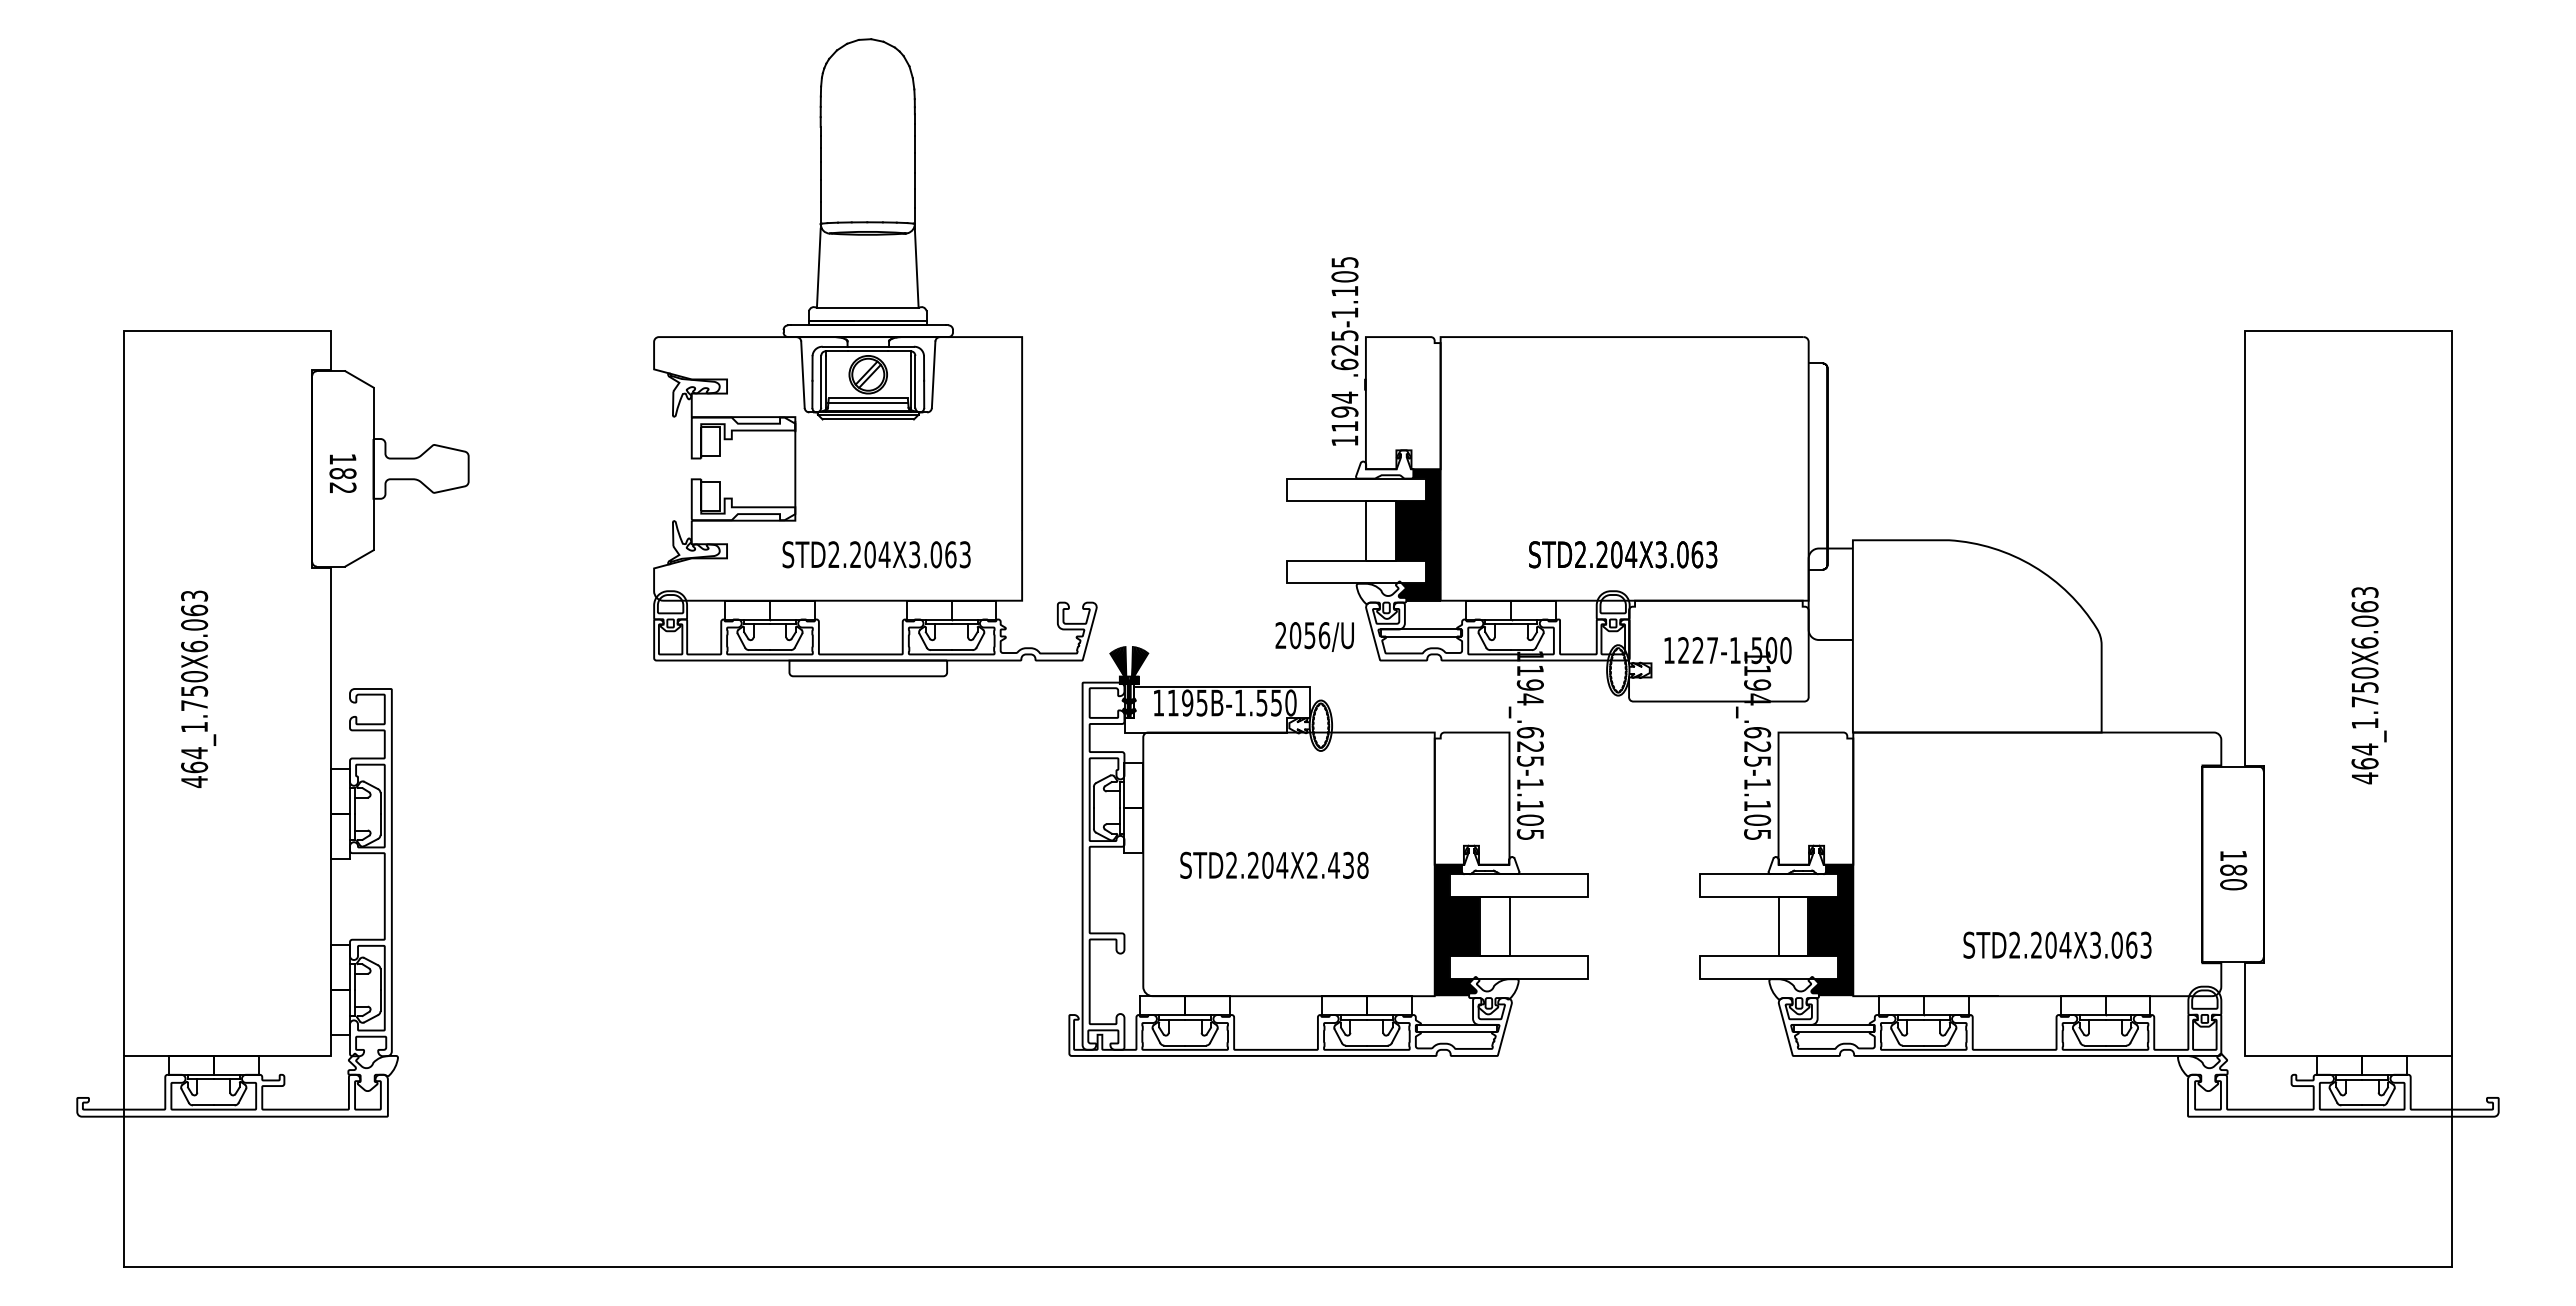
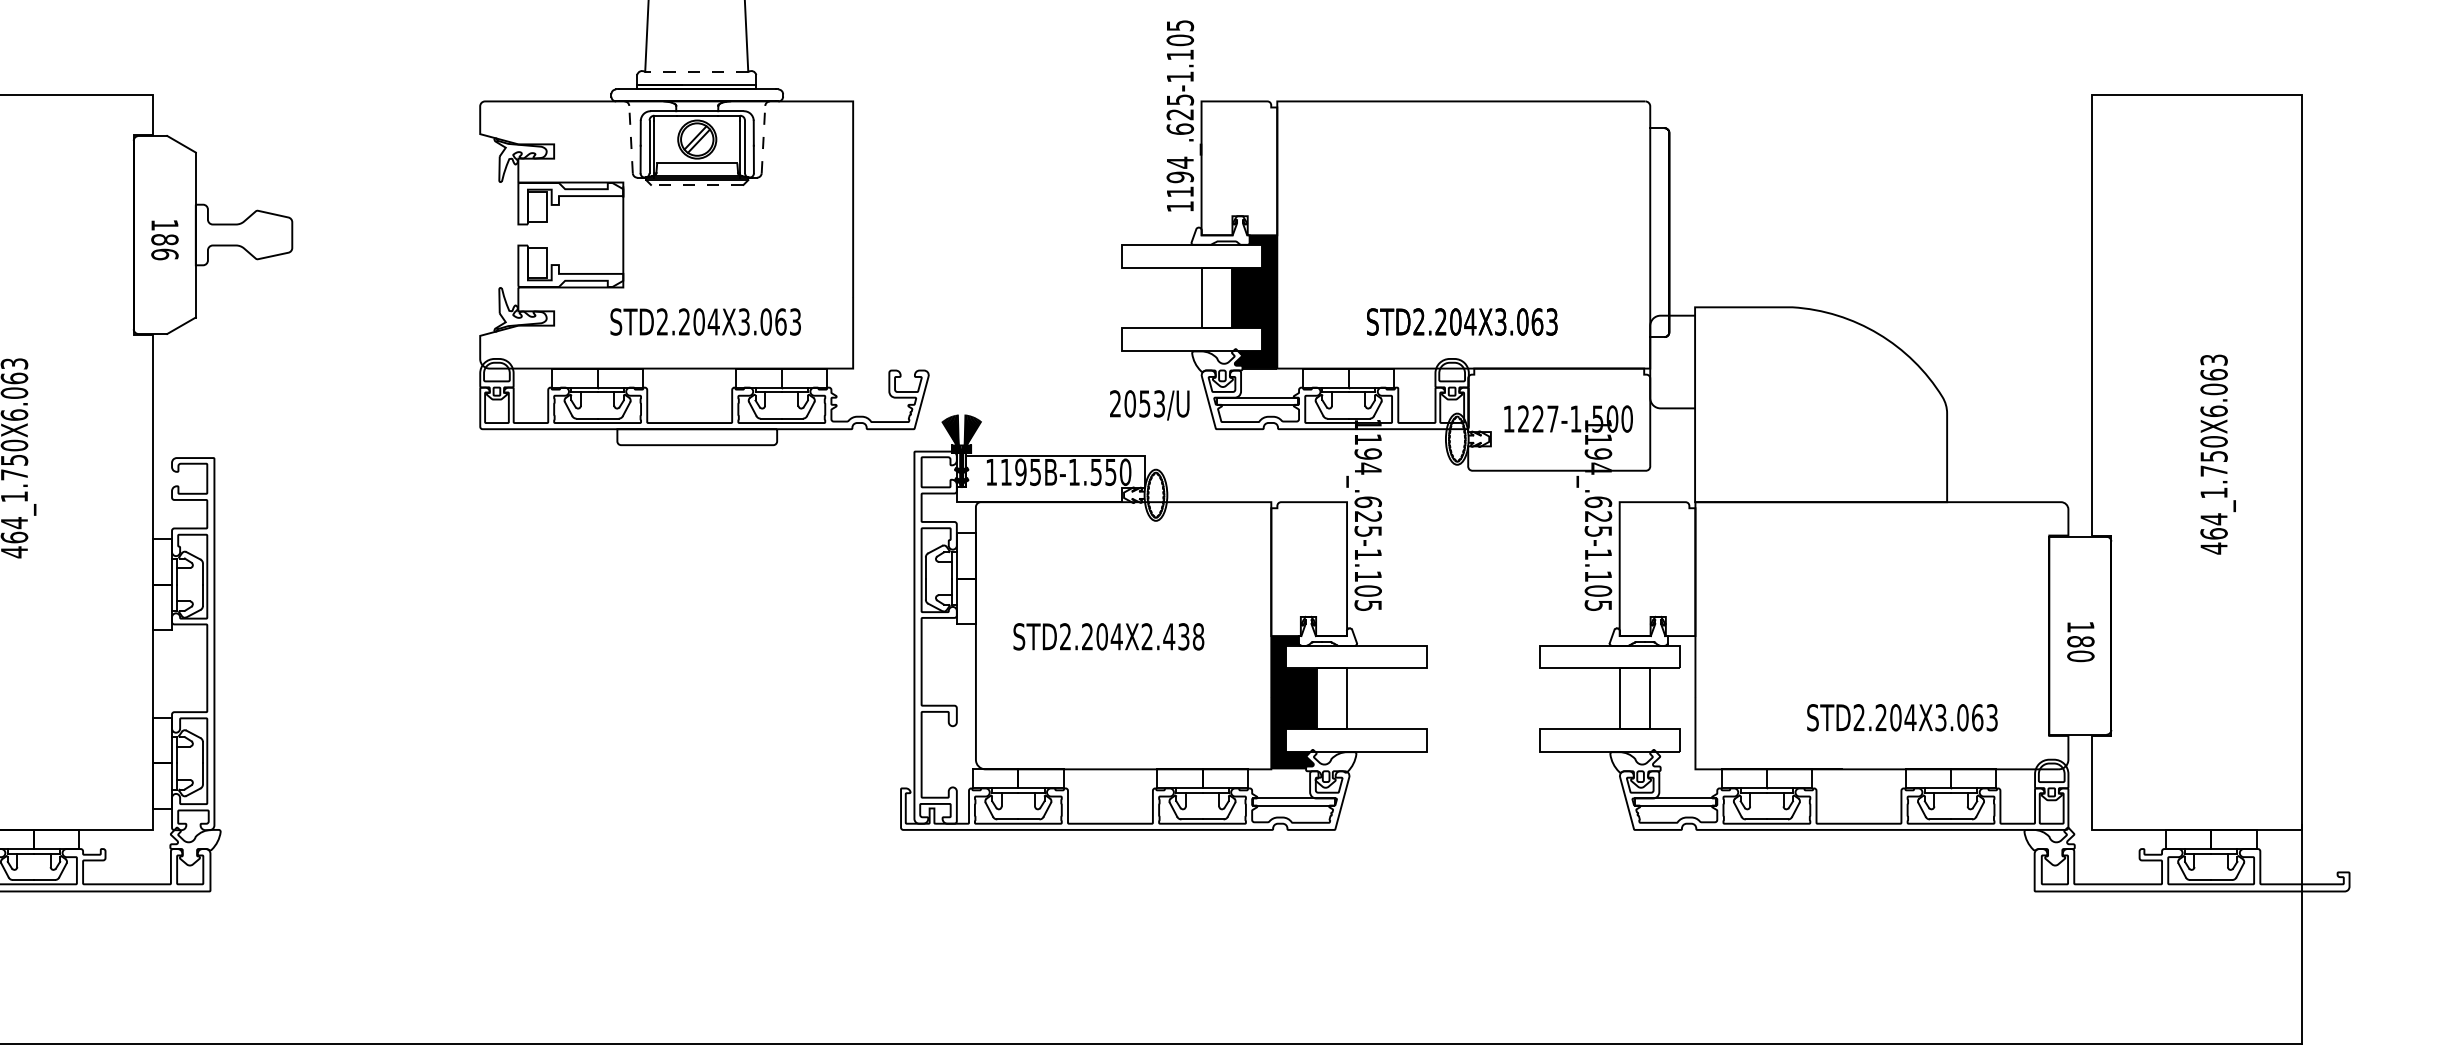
line: (867, 307) -> (696, 71), solid -> dashed
line: (802, 374) -> (630, 139), solid -> dashed
line: (933, 374) -> (763, 139), solid -> dashed
line: (868, 403) -> (697, 168), removed
line: (868, 419) -> (697, 184), solid -> dashed
text: (342, 487) -> (164, 253), 182 -> 186
text: (1324, 635) -> (1159, 403), 2056/U -> 2053/U
fill: (1830, 930) -> (1672, 702), removed

